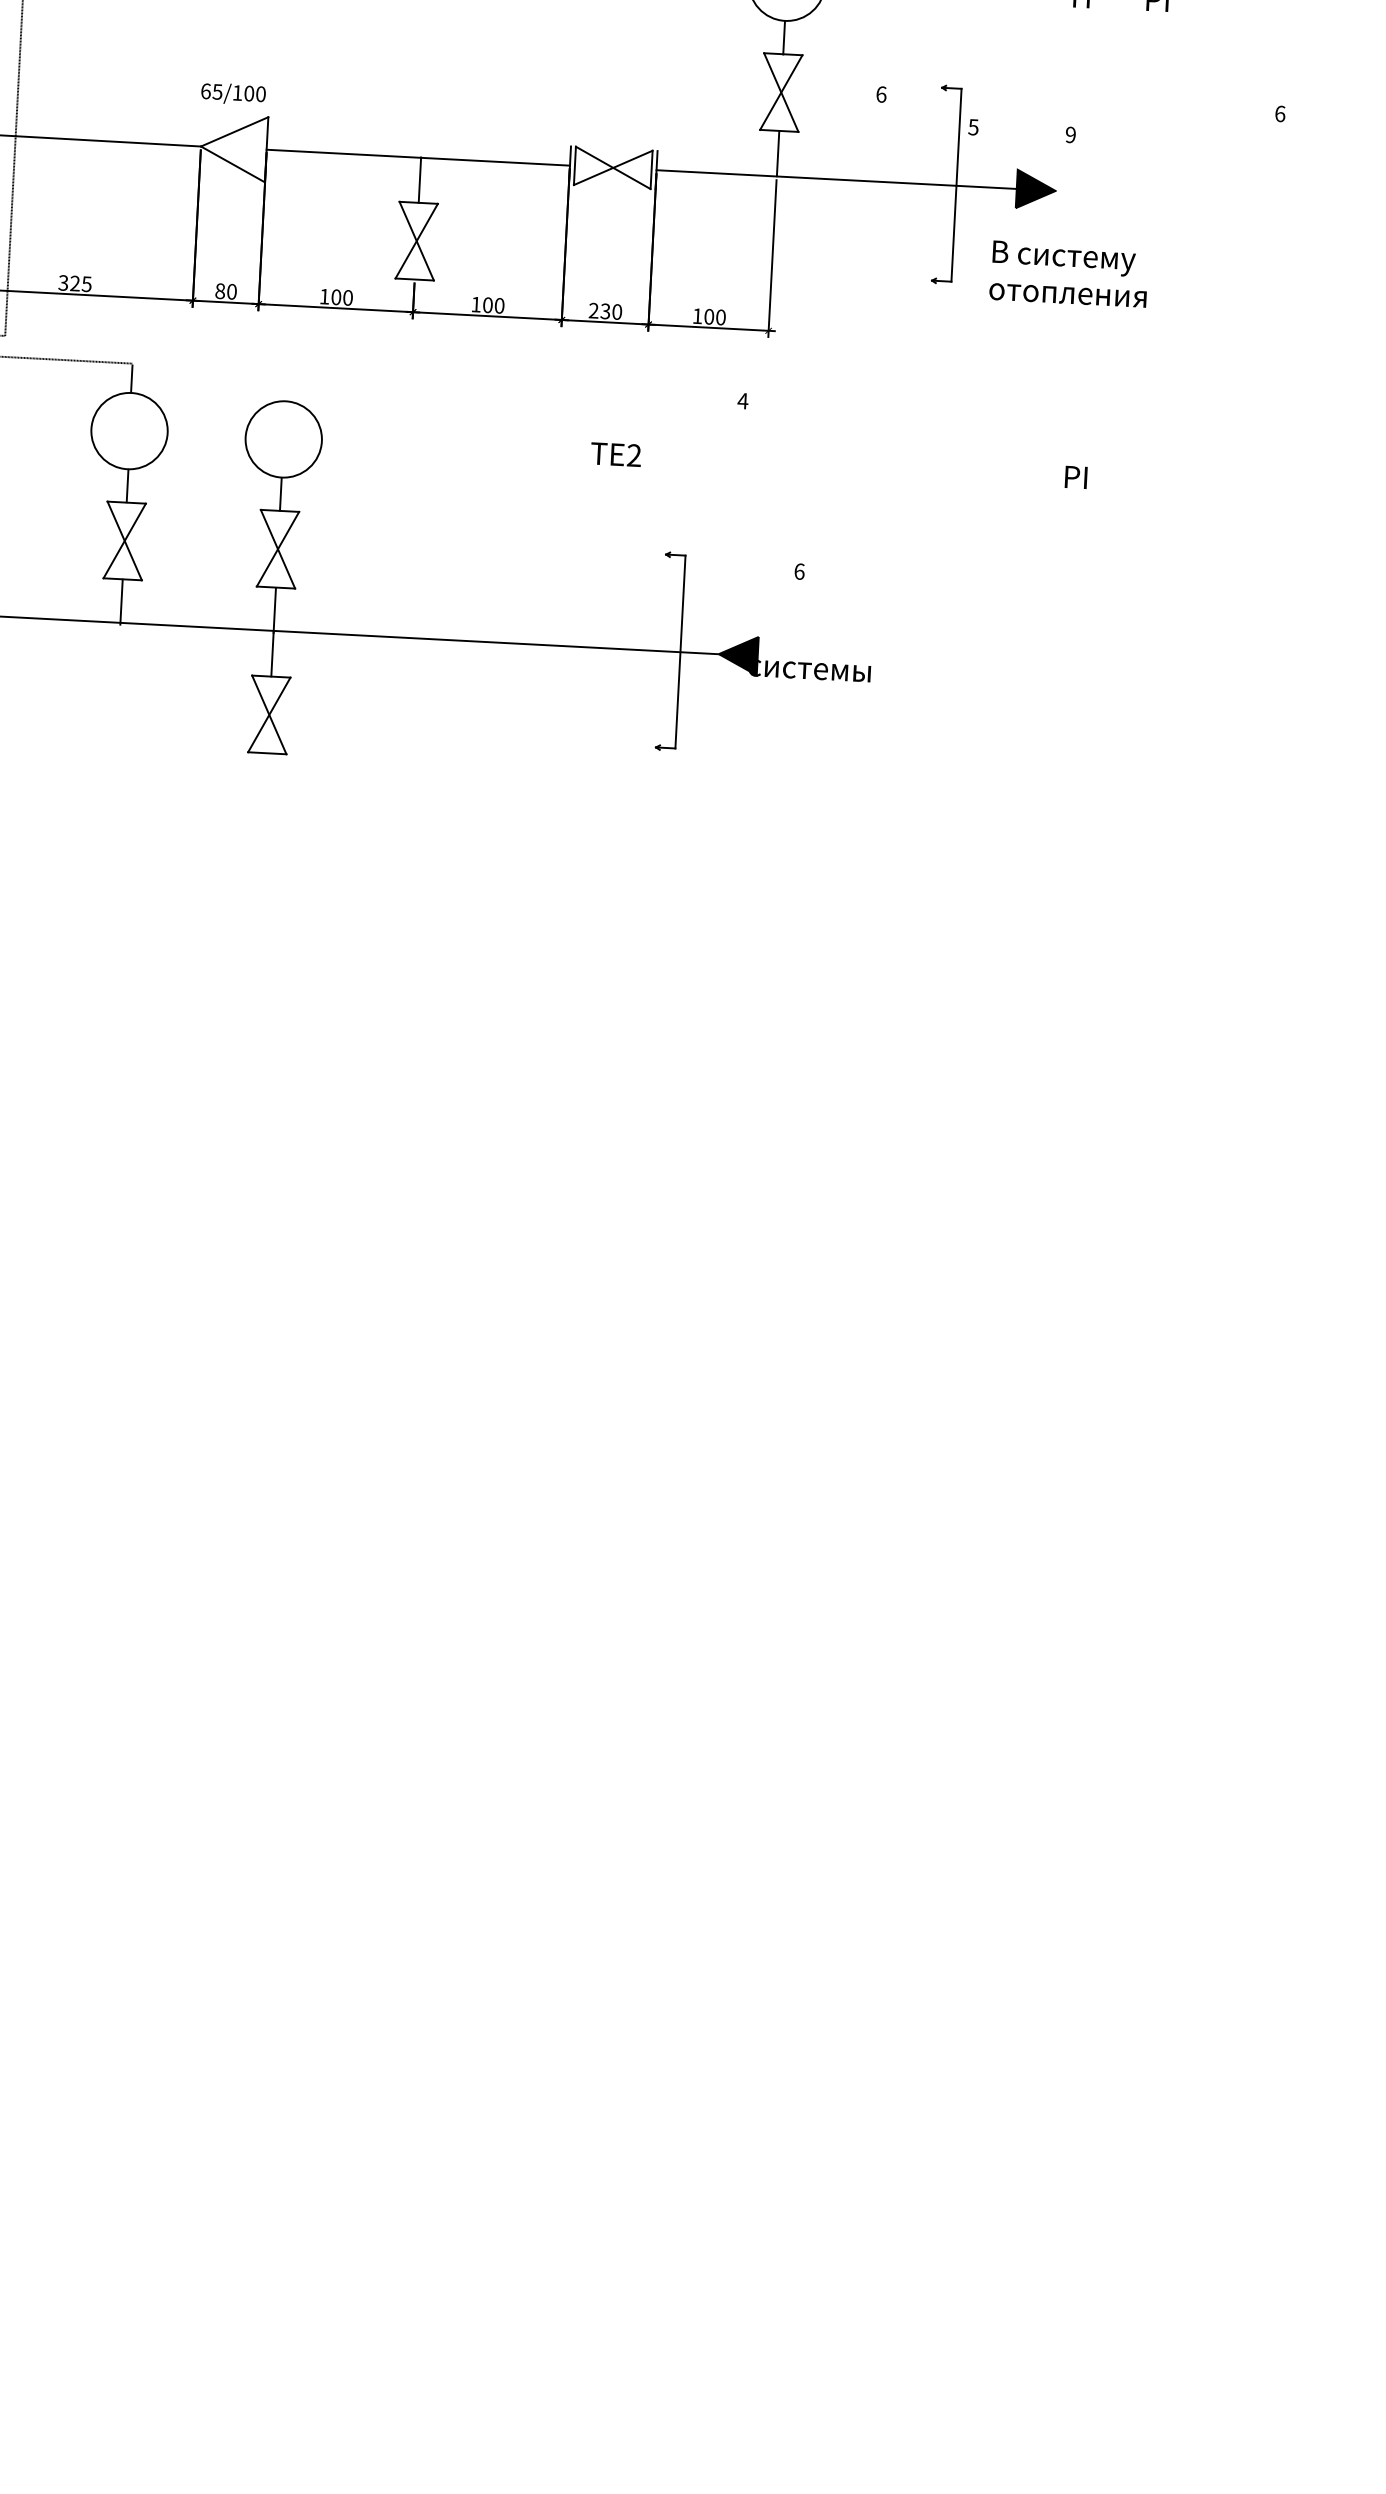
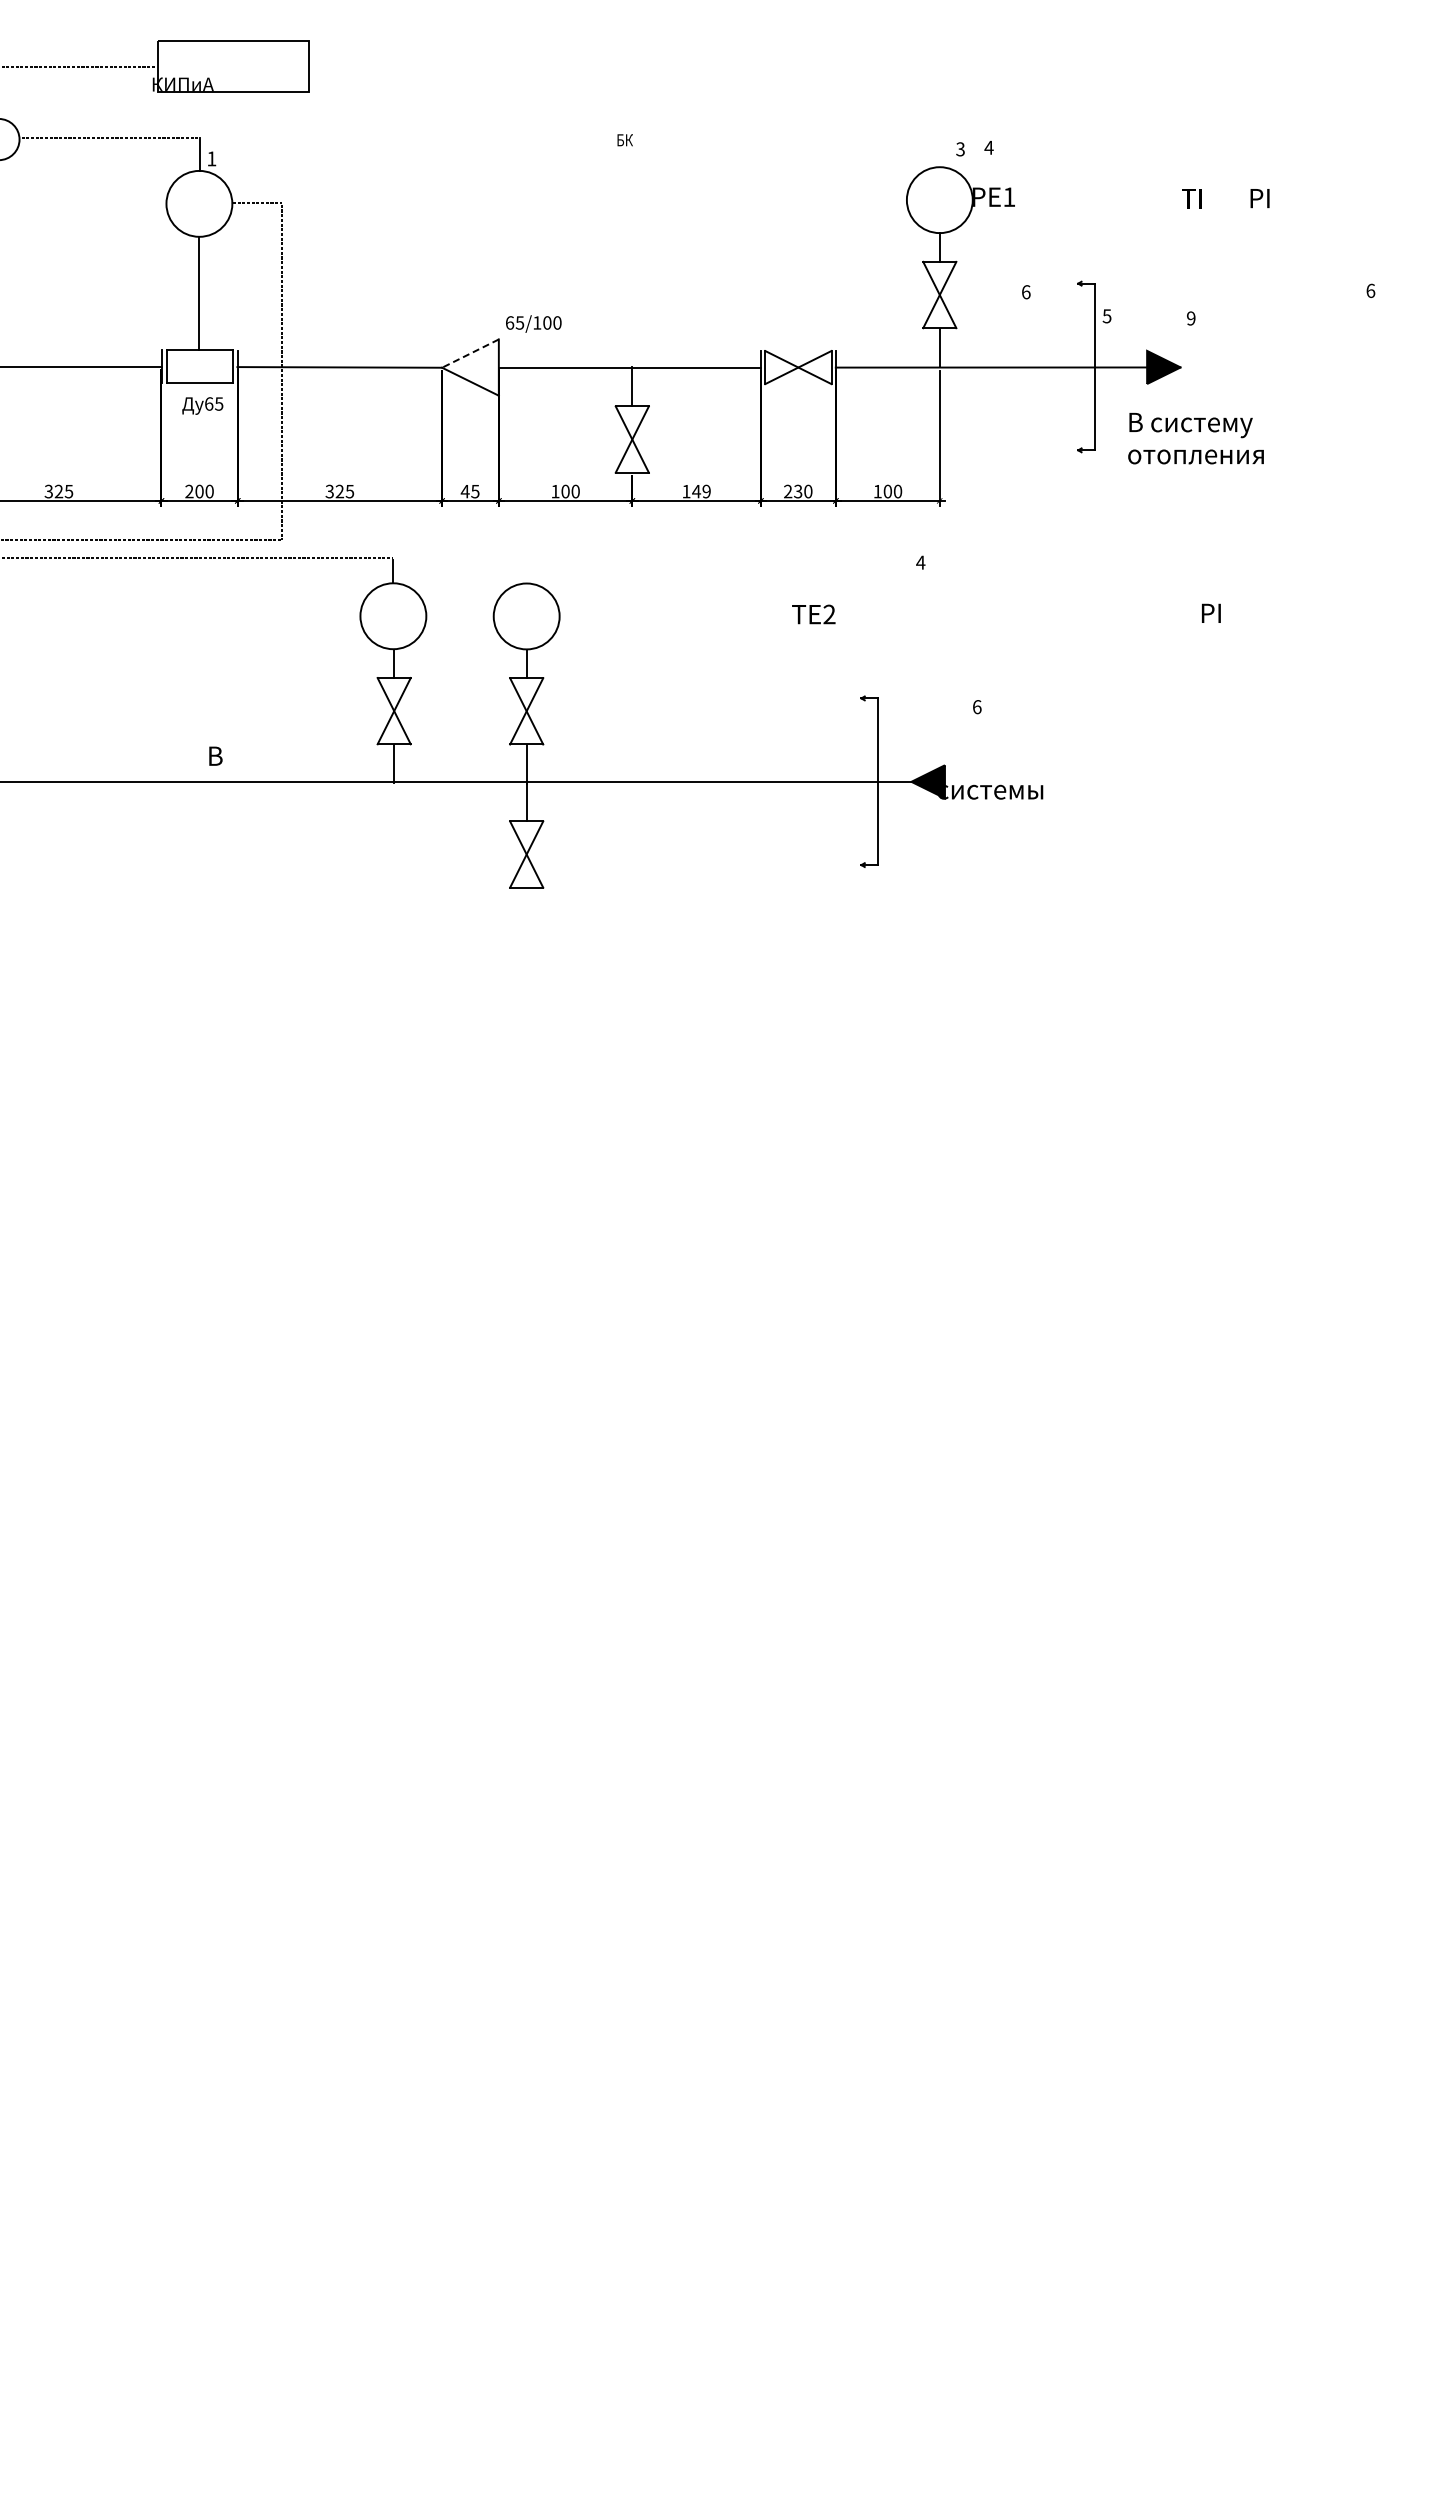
text: (233, 93) -> (533, 323), moved
line: (234, 131) -> (470, 353), solid -> dashed
text: (225, 291) -> (469, 491), 80 -> 45
text: (493, 305) -> (701, 491), 100 -> 149

